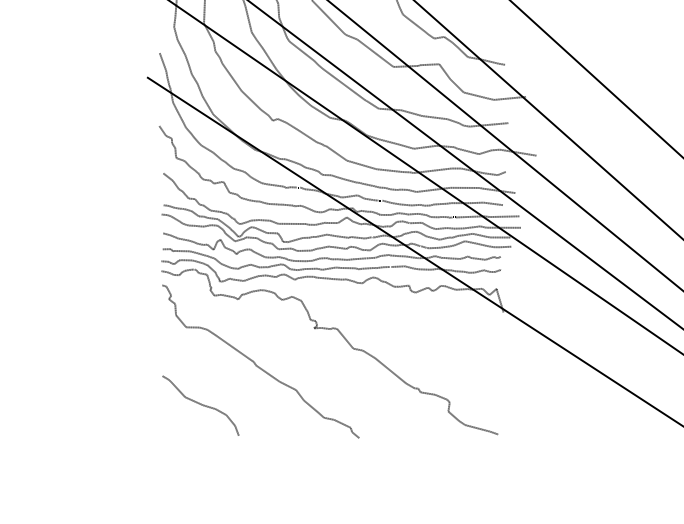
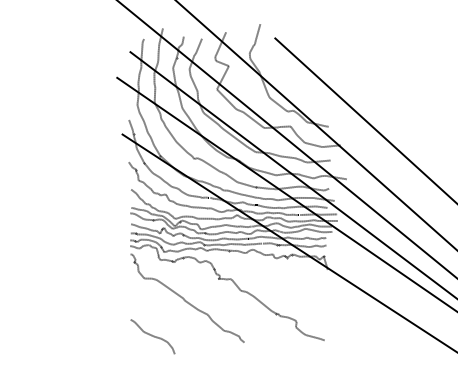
curve: (200, 405) -> (152, 336), moved

